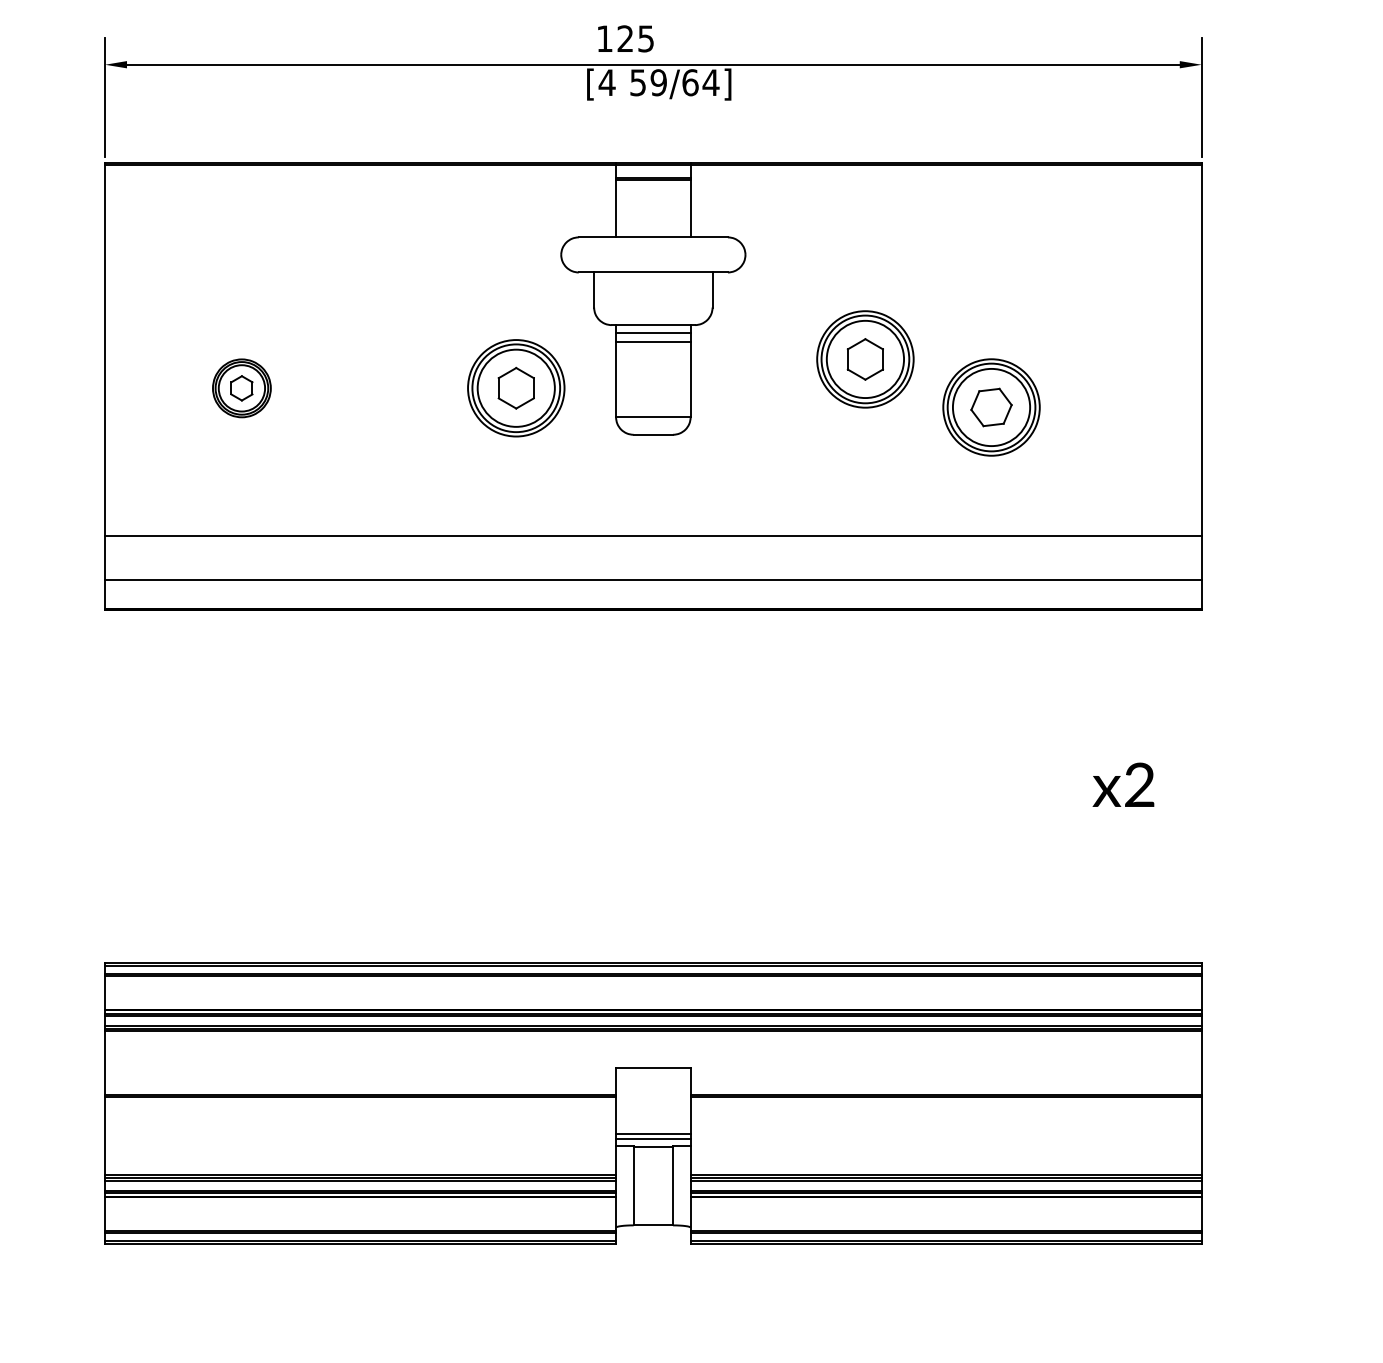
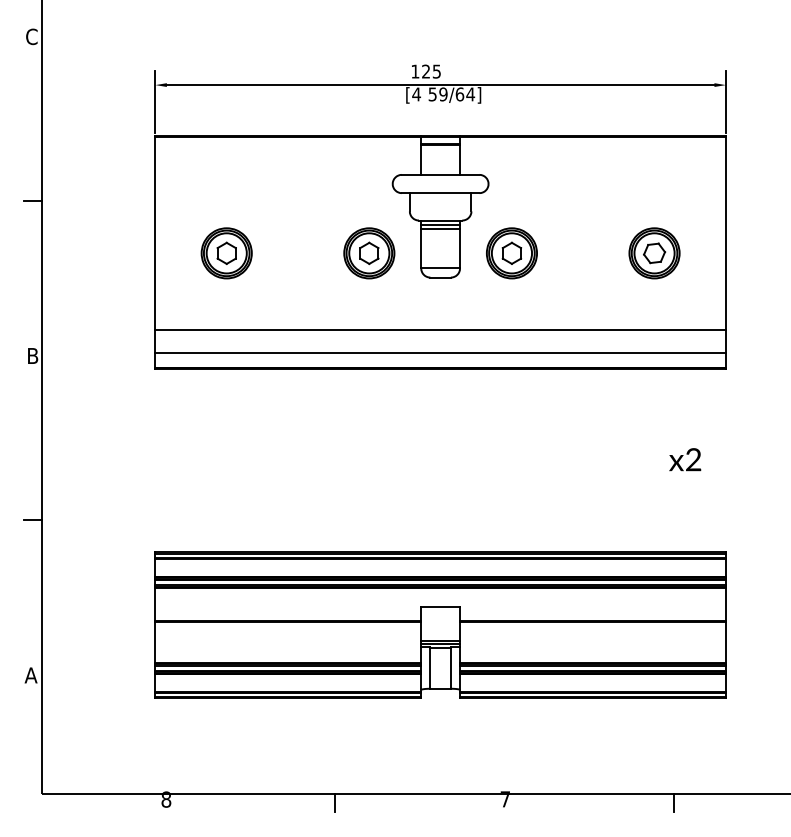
part: (864, 359) -> (511, 253), moved
part: (241, 388) -> (226, 253), size x1.67
part: (991, 407) -> (654, 253), moved

